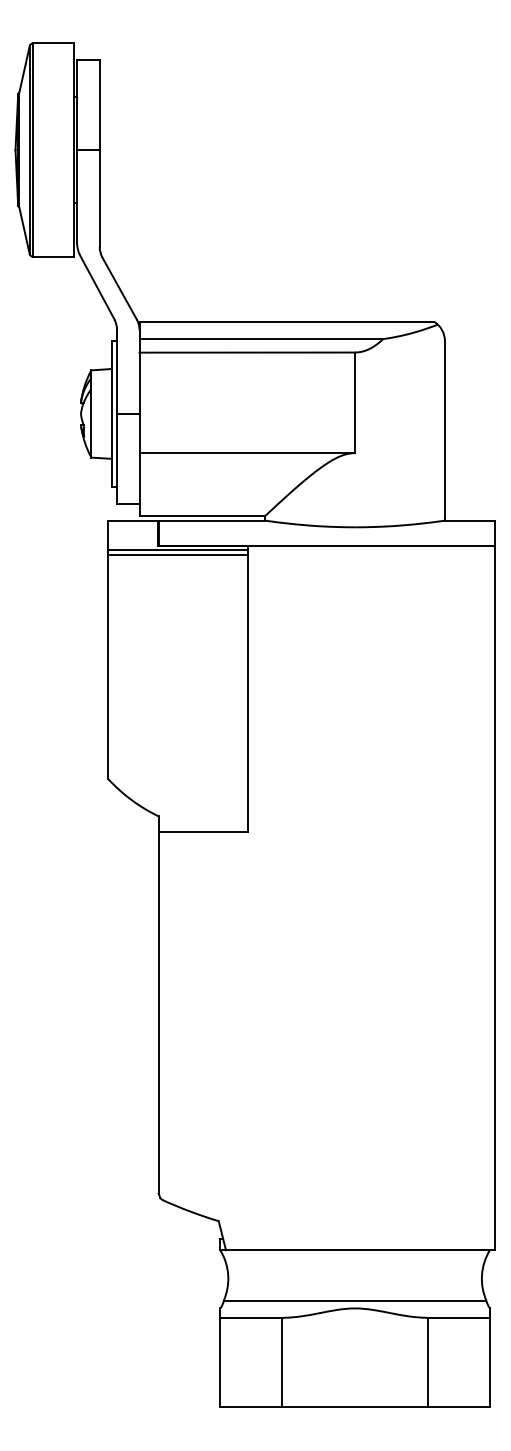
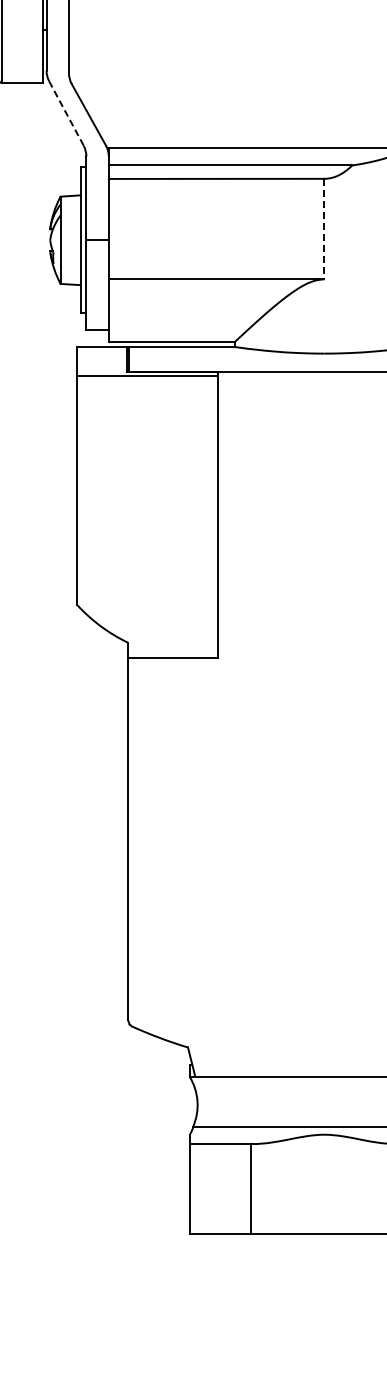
line: (97, 287) -> (66, 113), solid -> dashed
line: (355, 403) -> (324, 229), solid -> dashed
line: (178, 555) -> (147, 381), removed

